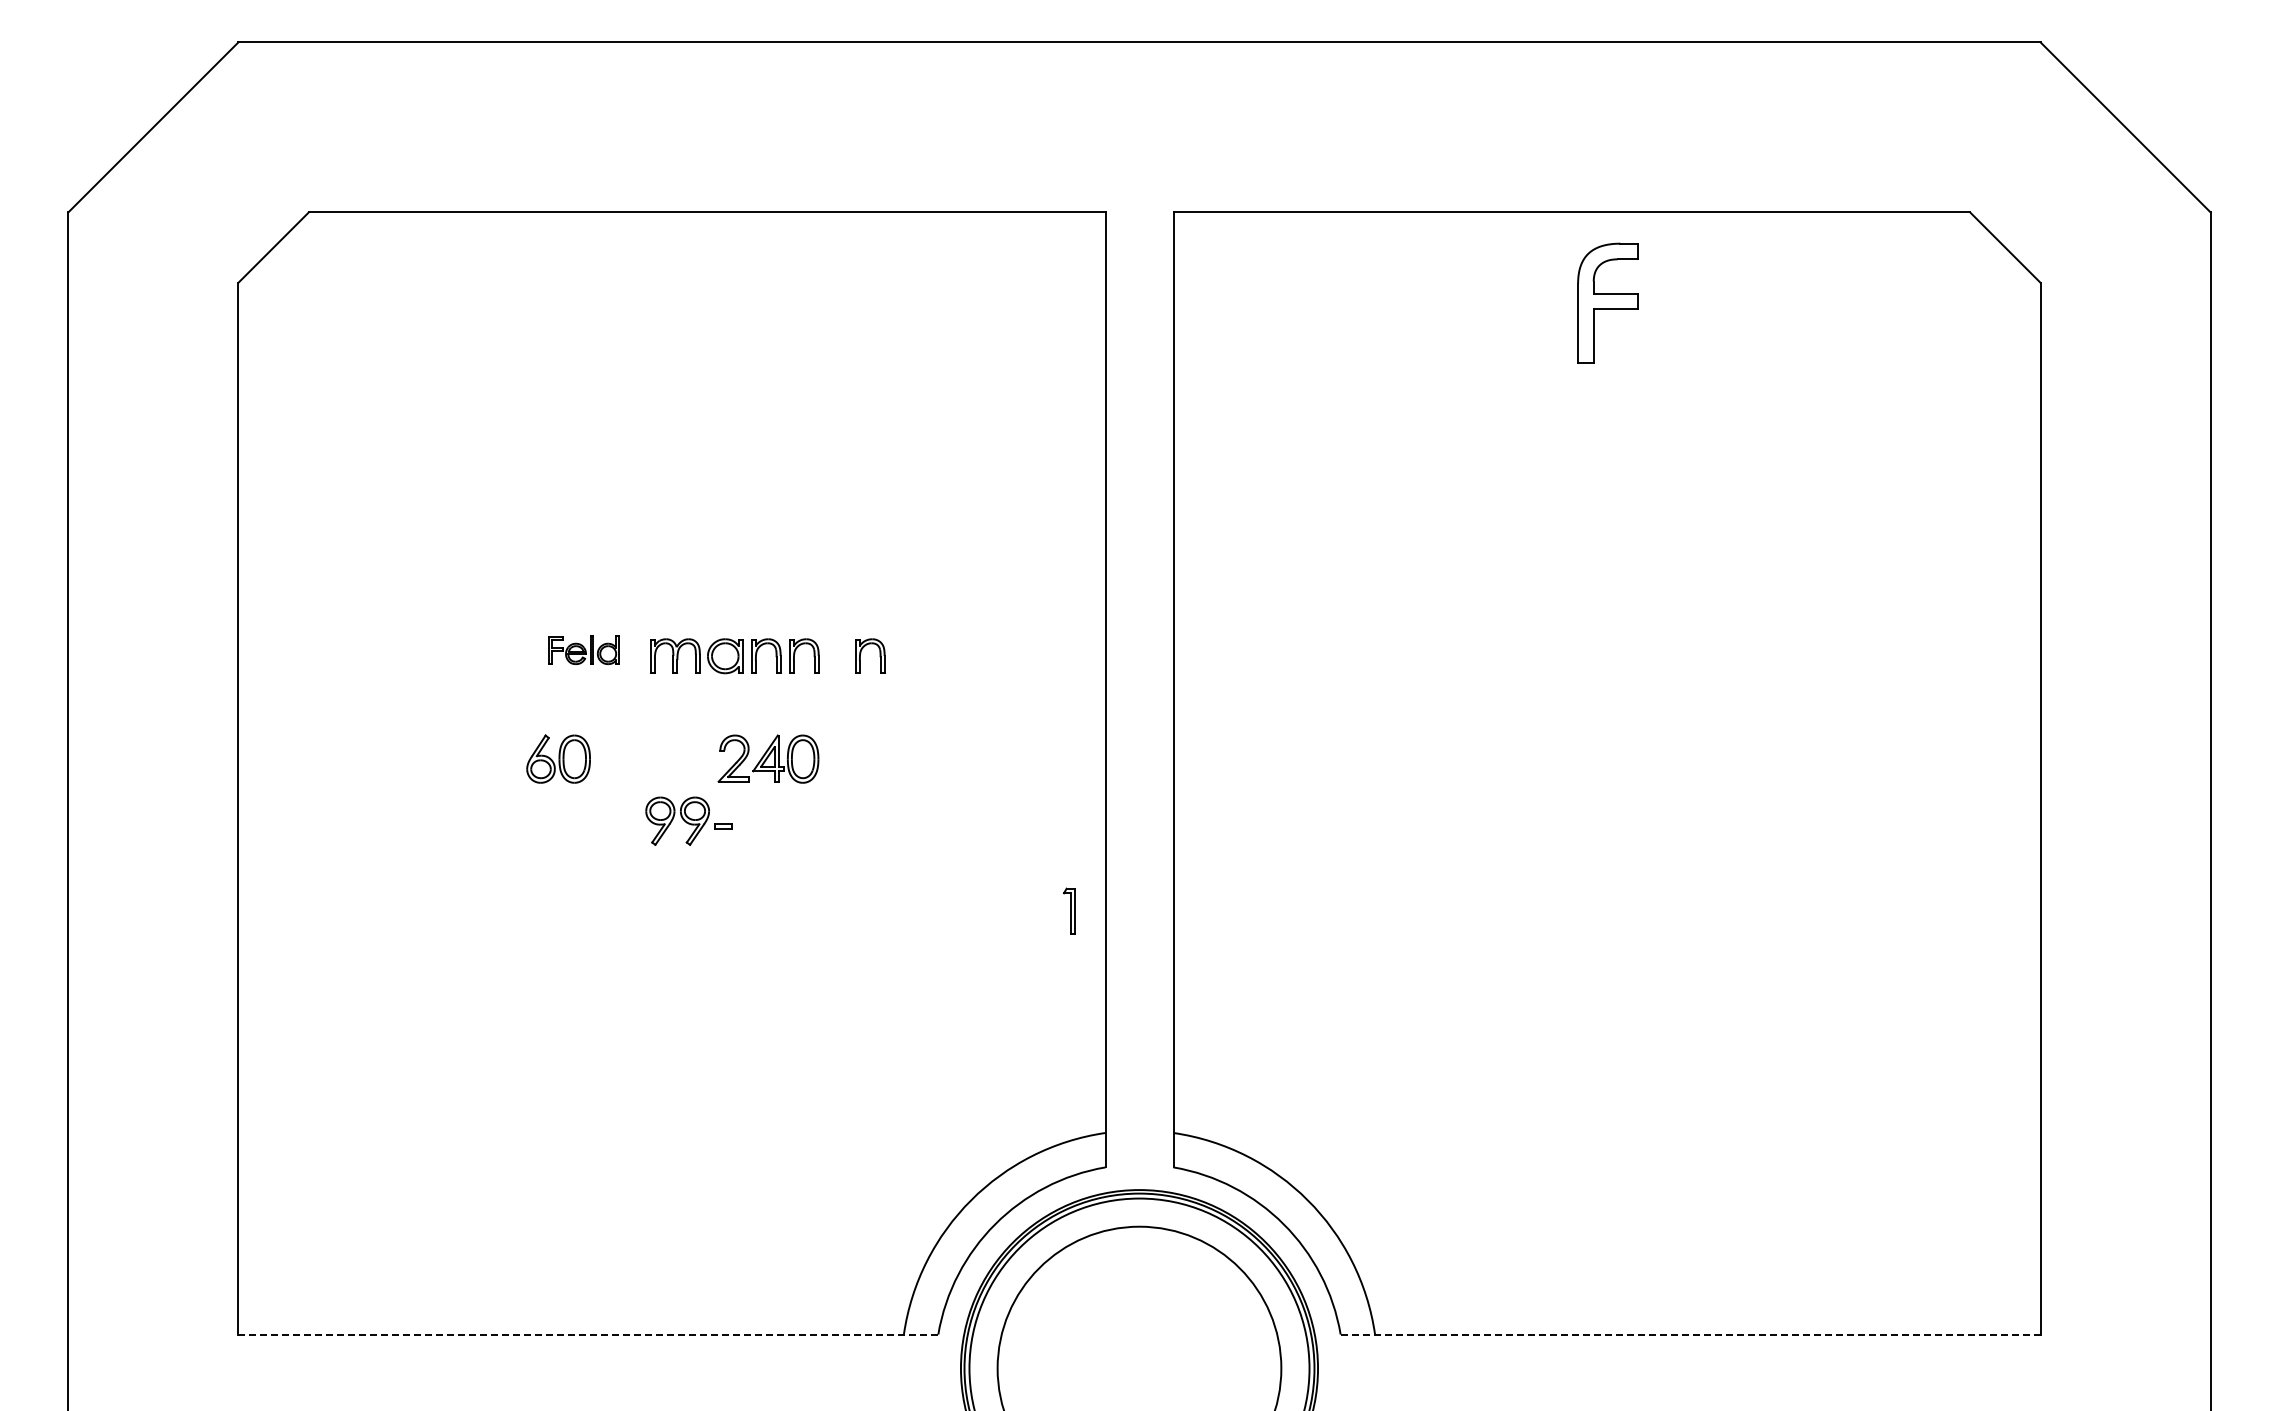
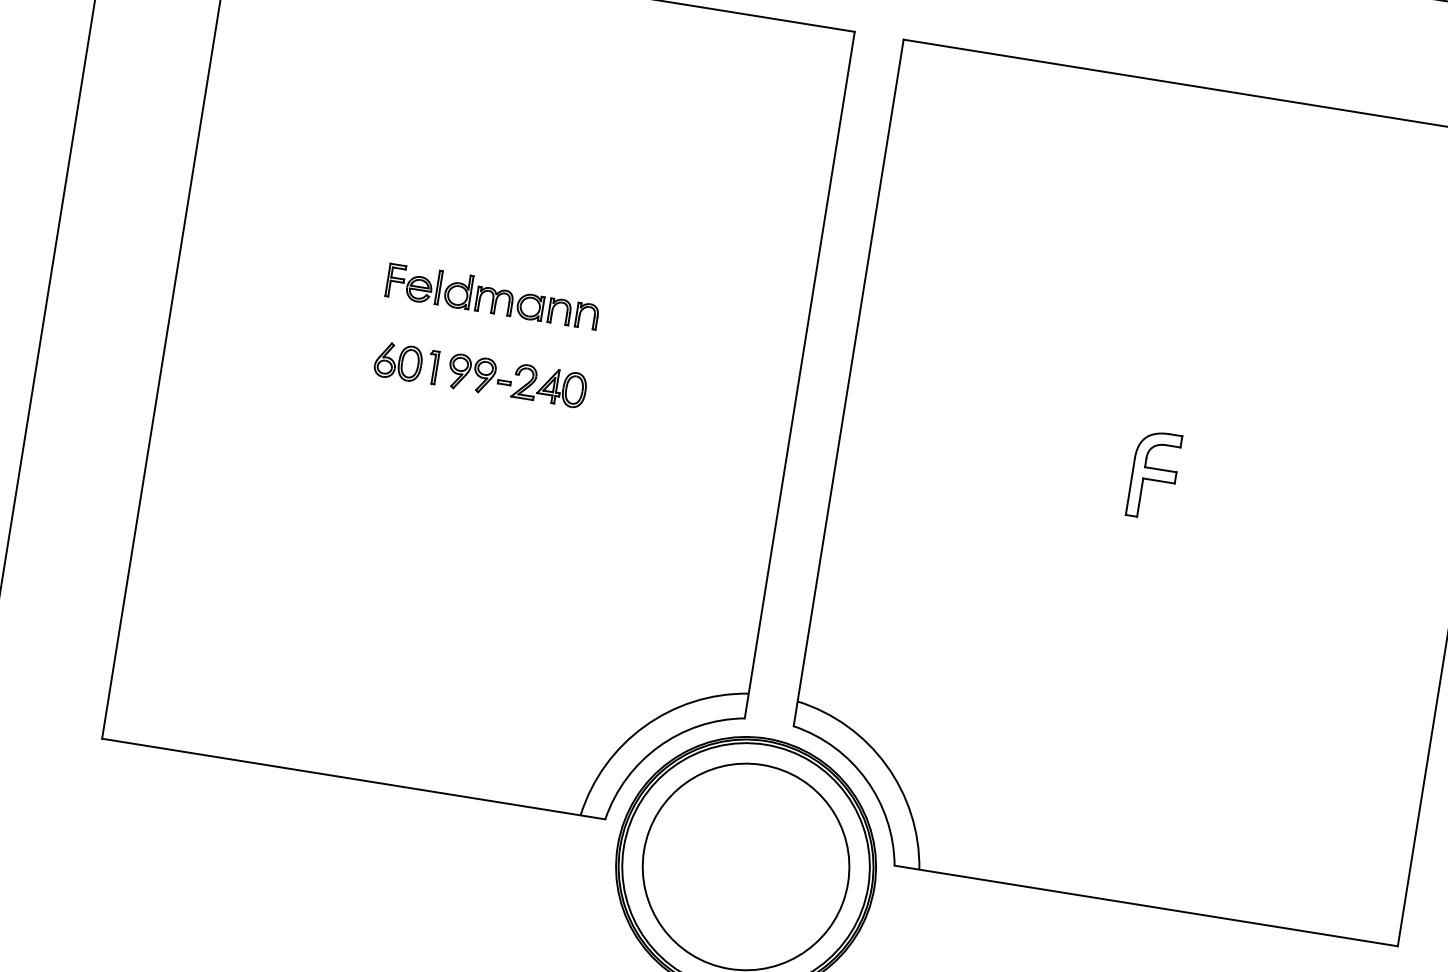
part: (1607, 302) -> (1153, 475), moved
part: (583, 650) -> (429, 286), size x1.67
part: (879, 655) -> (641, 324), removed
part: (688, 820) -> (479, 374), moved
part: (1069, 910) -> (433, 366), moved
line: (588, 1334) -> (353, 779), dashed -> solid
line: (1690, 1334) -> (1146, 905), dashed -> solid

